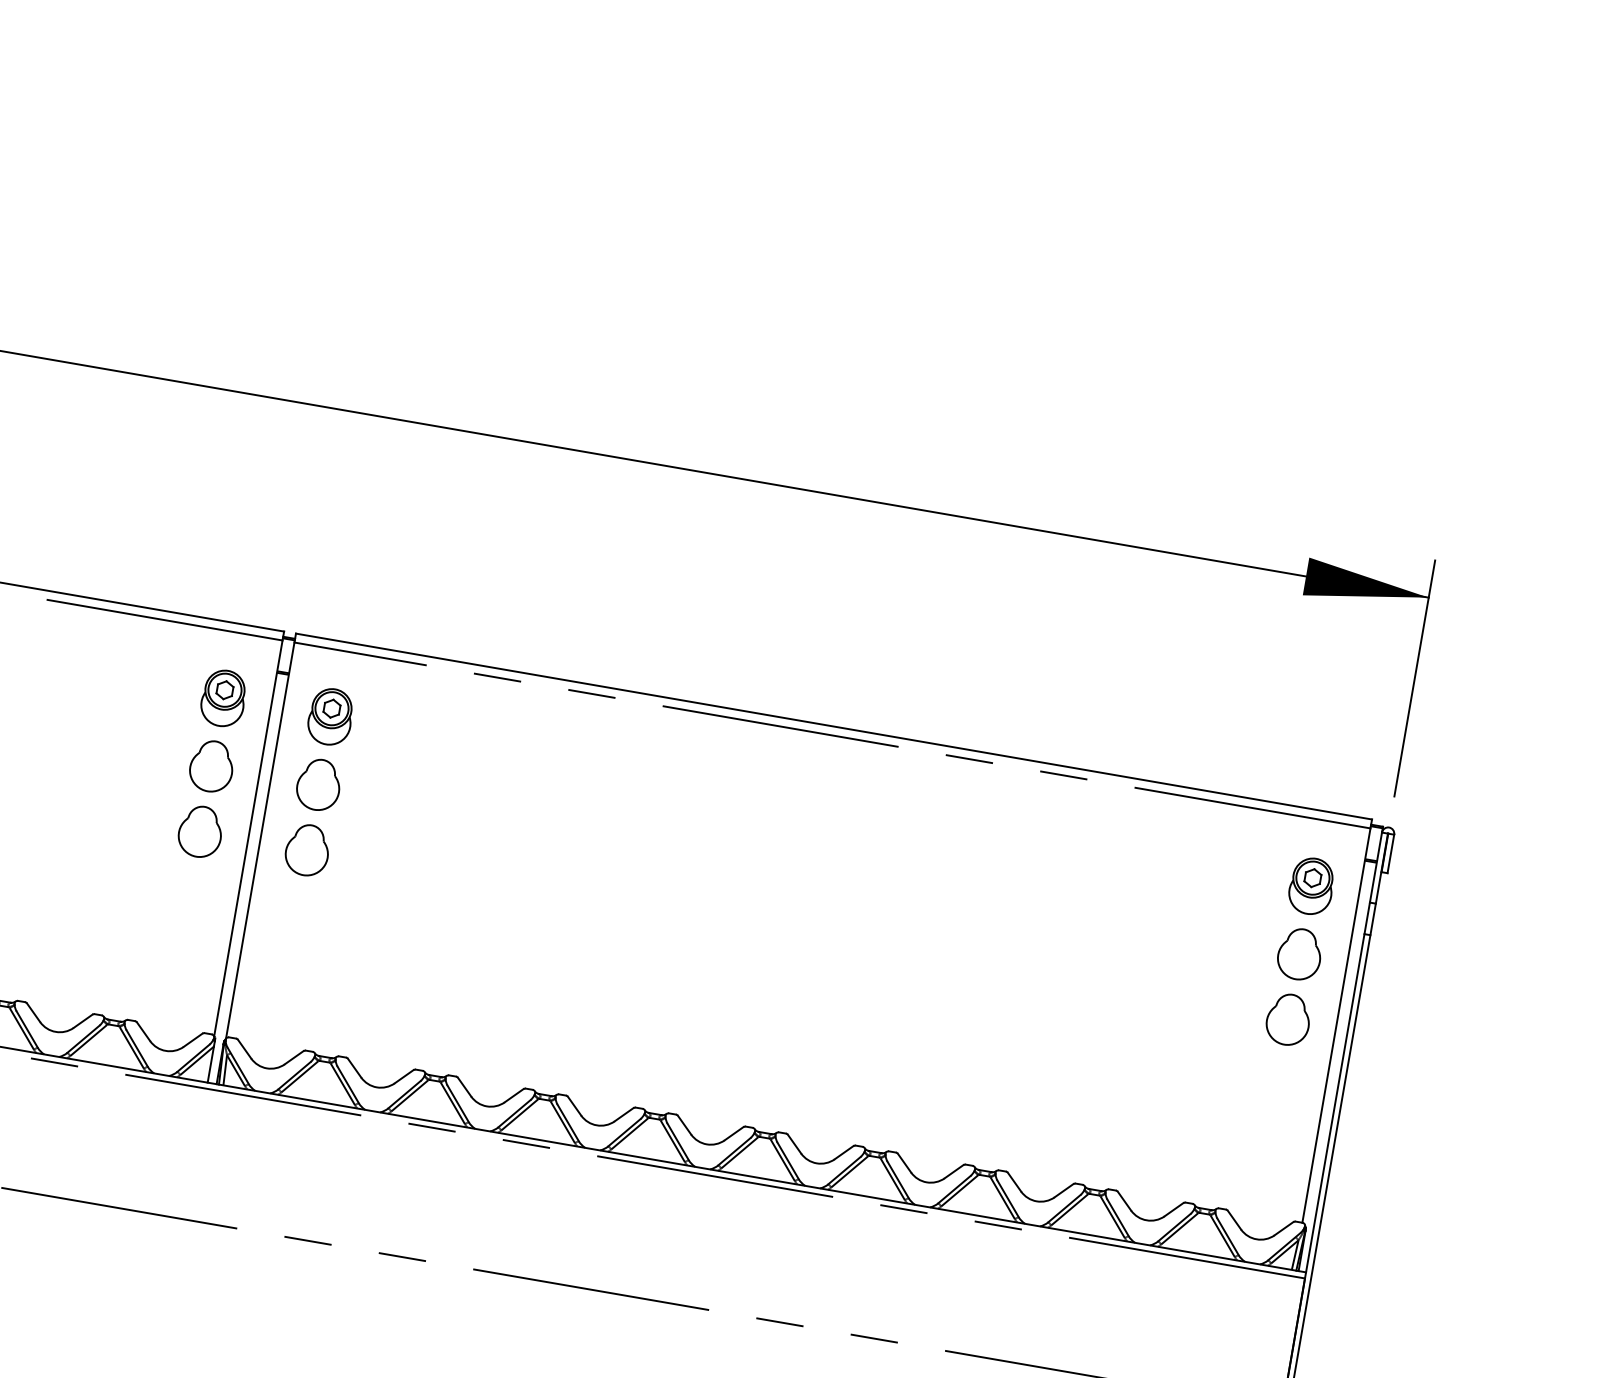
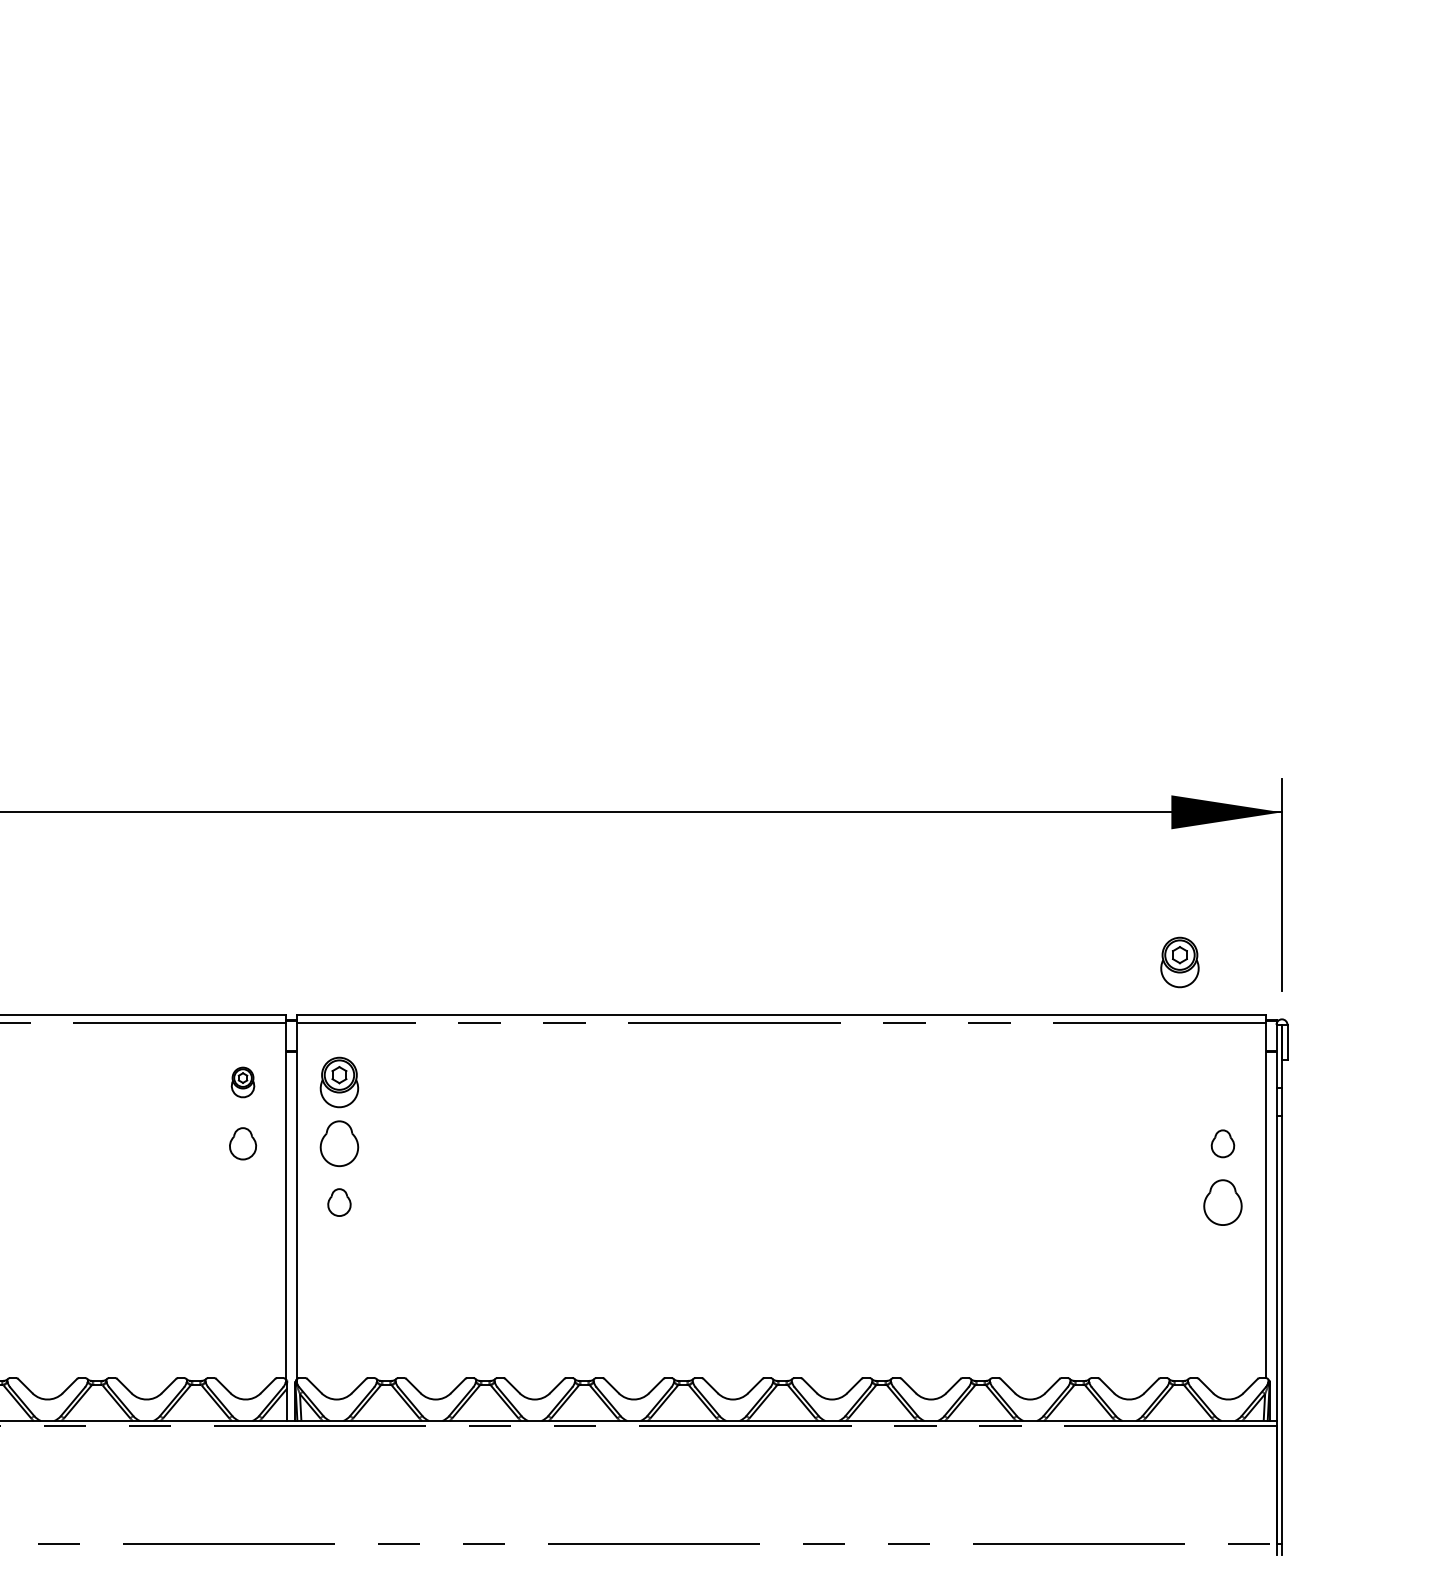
part: (222, 698) -> (242, 1082), size x0.6
part: (211, 766) -> (242, 1143), size x0.7
part: (199, 831) -> (242, 1202), removed
part: (307, 850) -> (339, 1202), size x0.6
part: (1310, 886) -> (1179, 962), moved
part: (1299, 953) -> (1222, 1143), size x0.6

